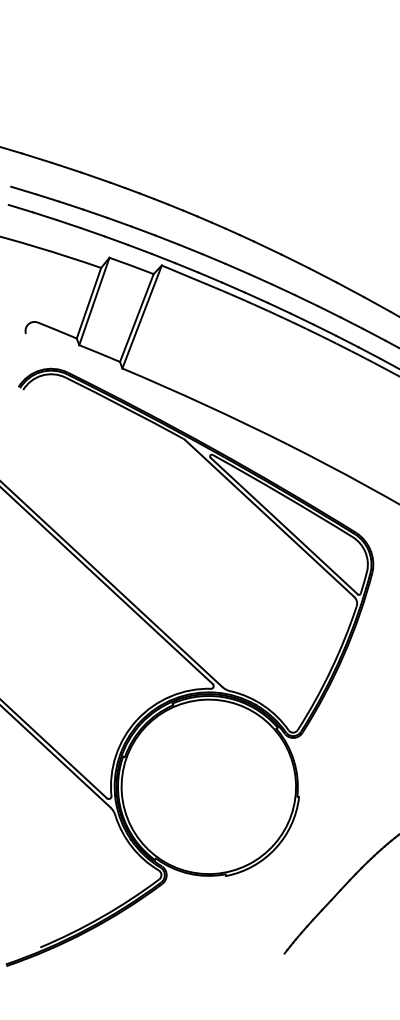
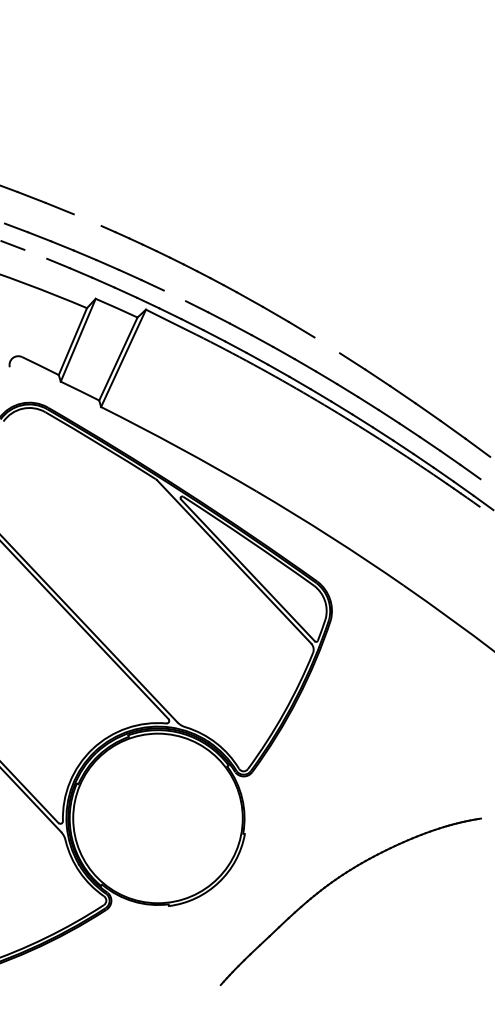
line: (95, 177) -> (87, 220), removed
line: (44, 215) -> (35, 253), removed
line: (190, 249) -> (174, 295), removed
line: (349, 289) -> (326, 345), removed

